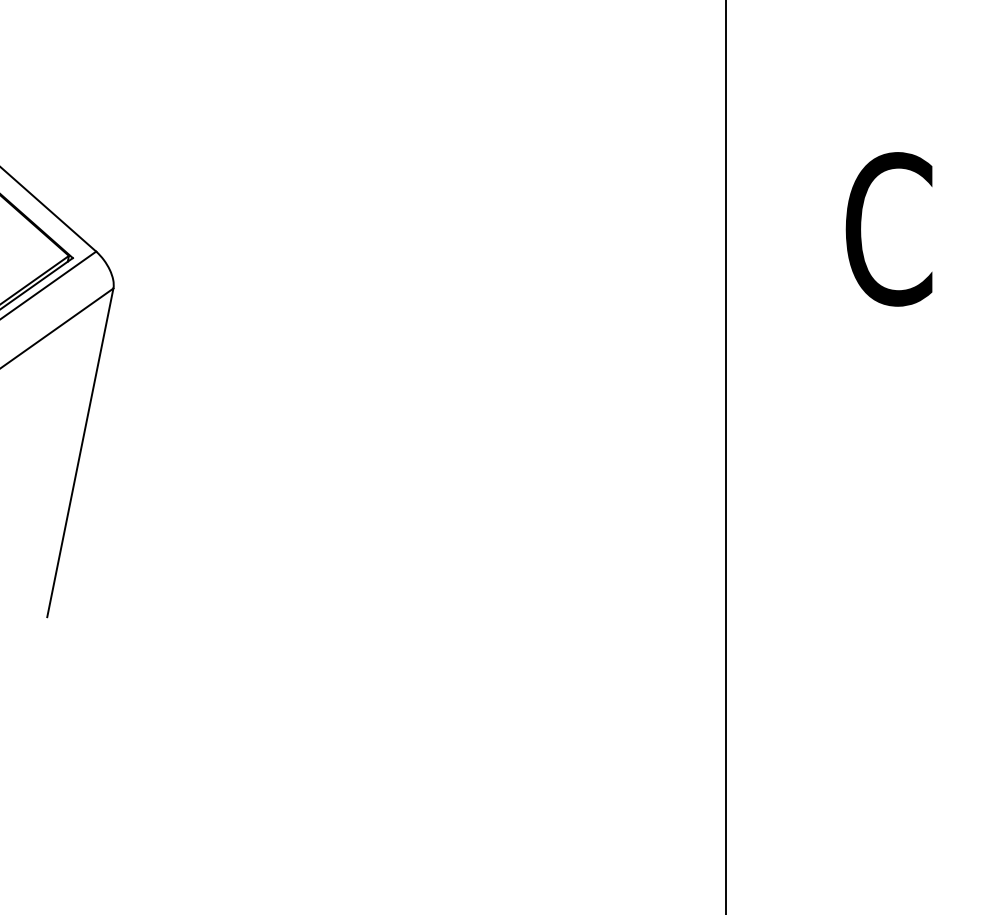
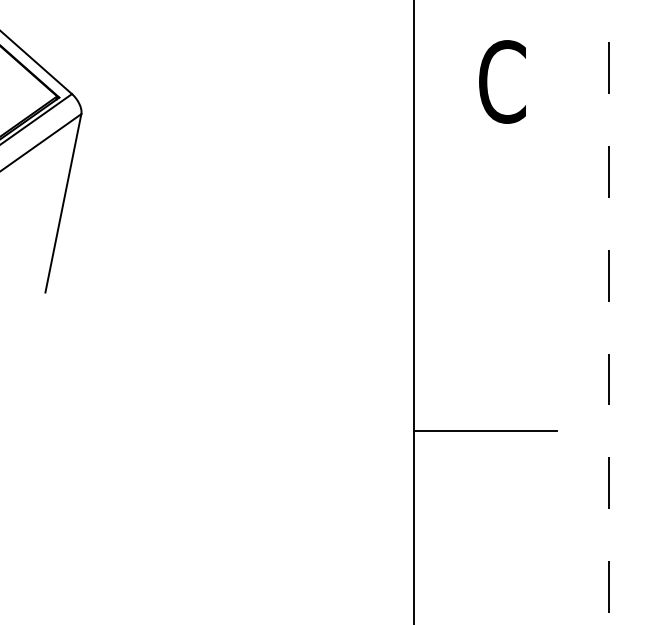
line: (857, 873) -> (485, 431), added

